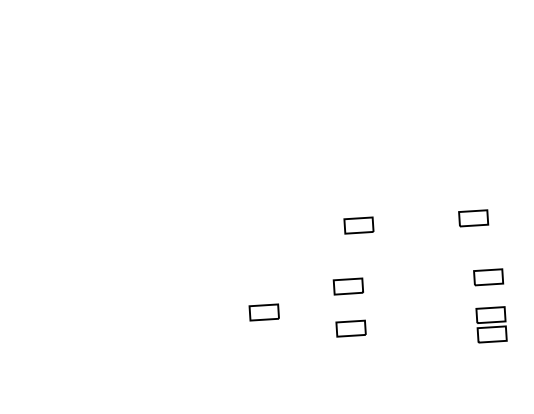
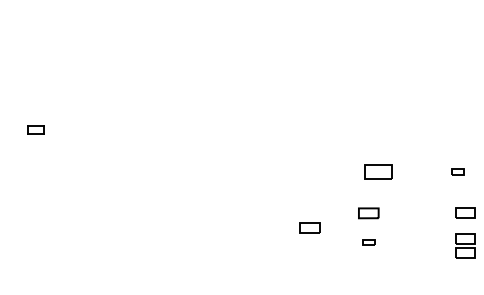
part: (473, 217) -> (457, 171), size x0.6
part: (358, 225) -> (378, 171), size x1.4
part: (350, 328) -> (368, 242), size x0.6

